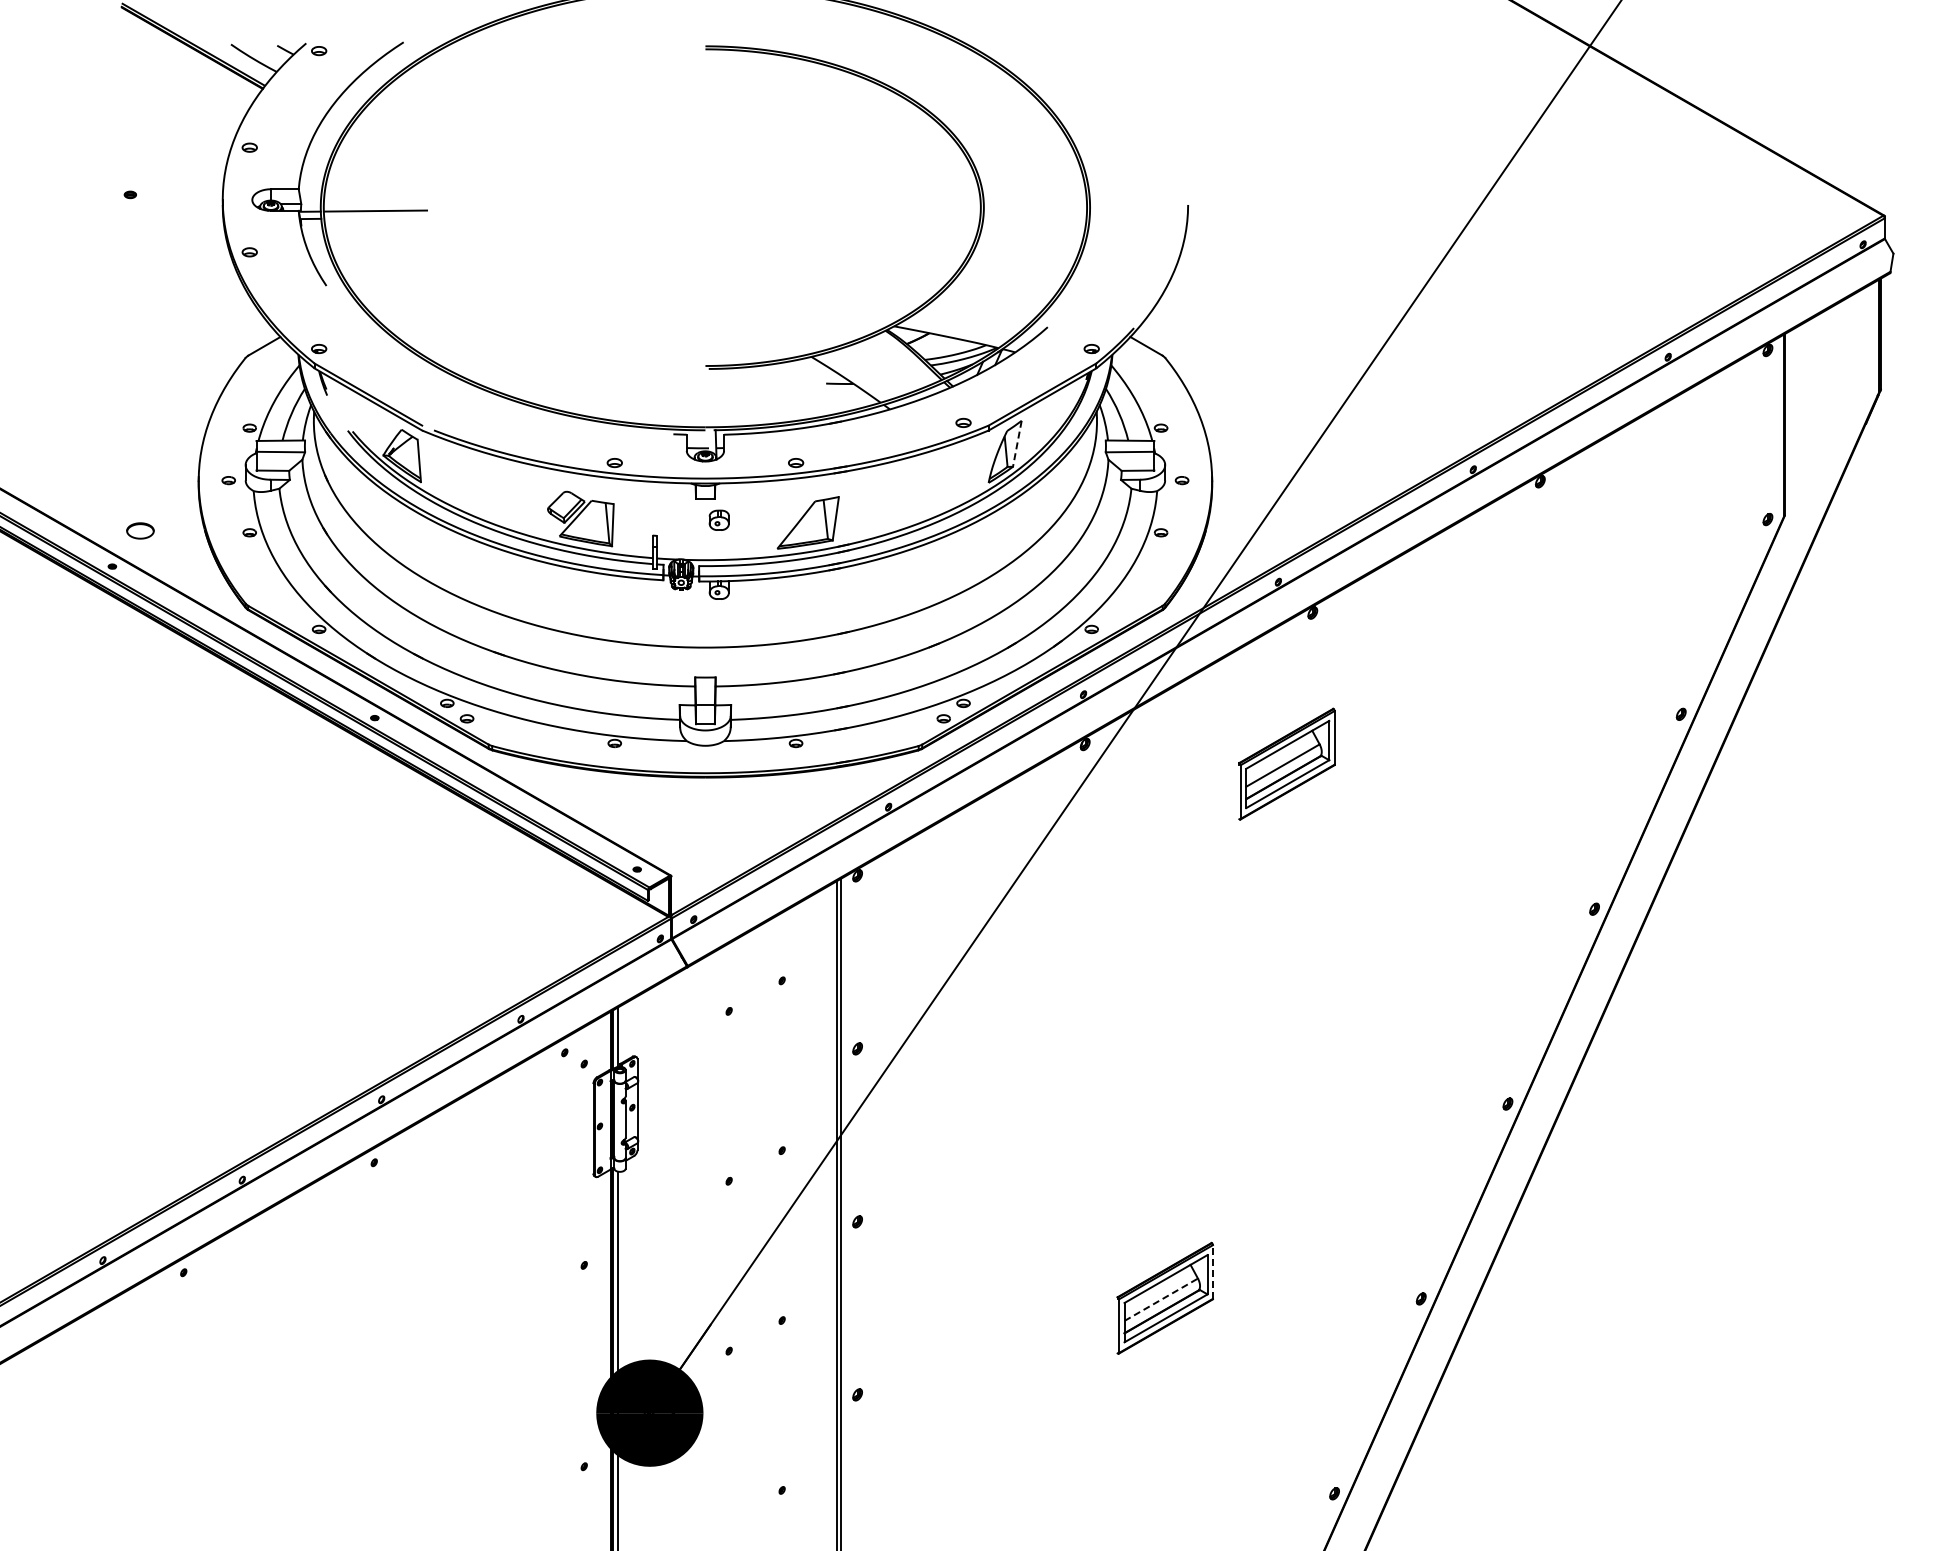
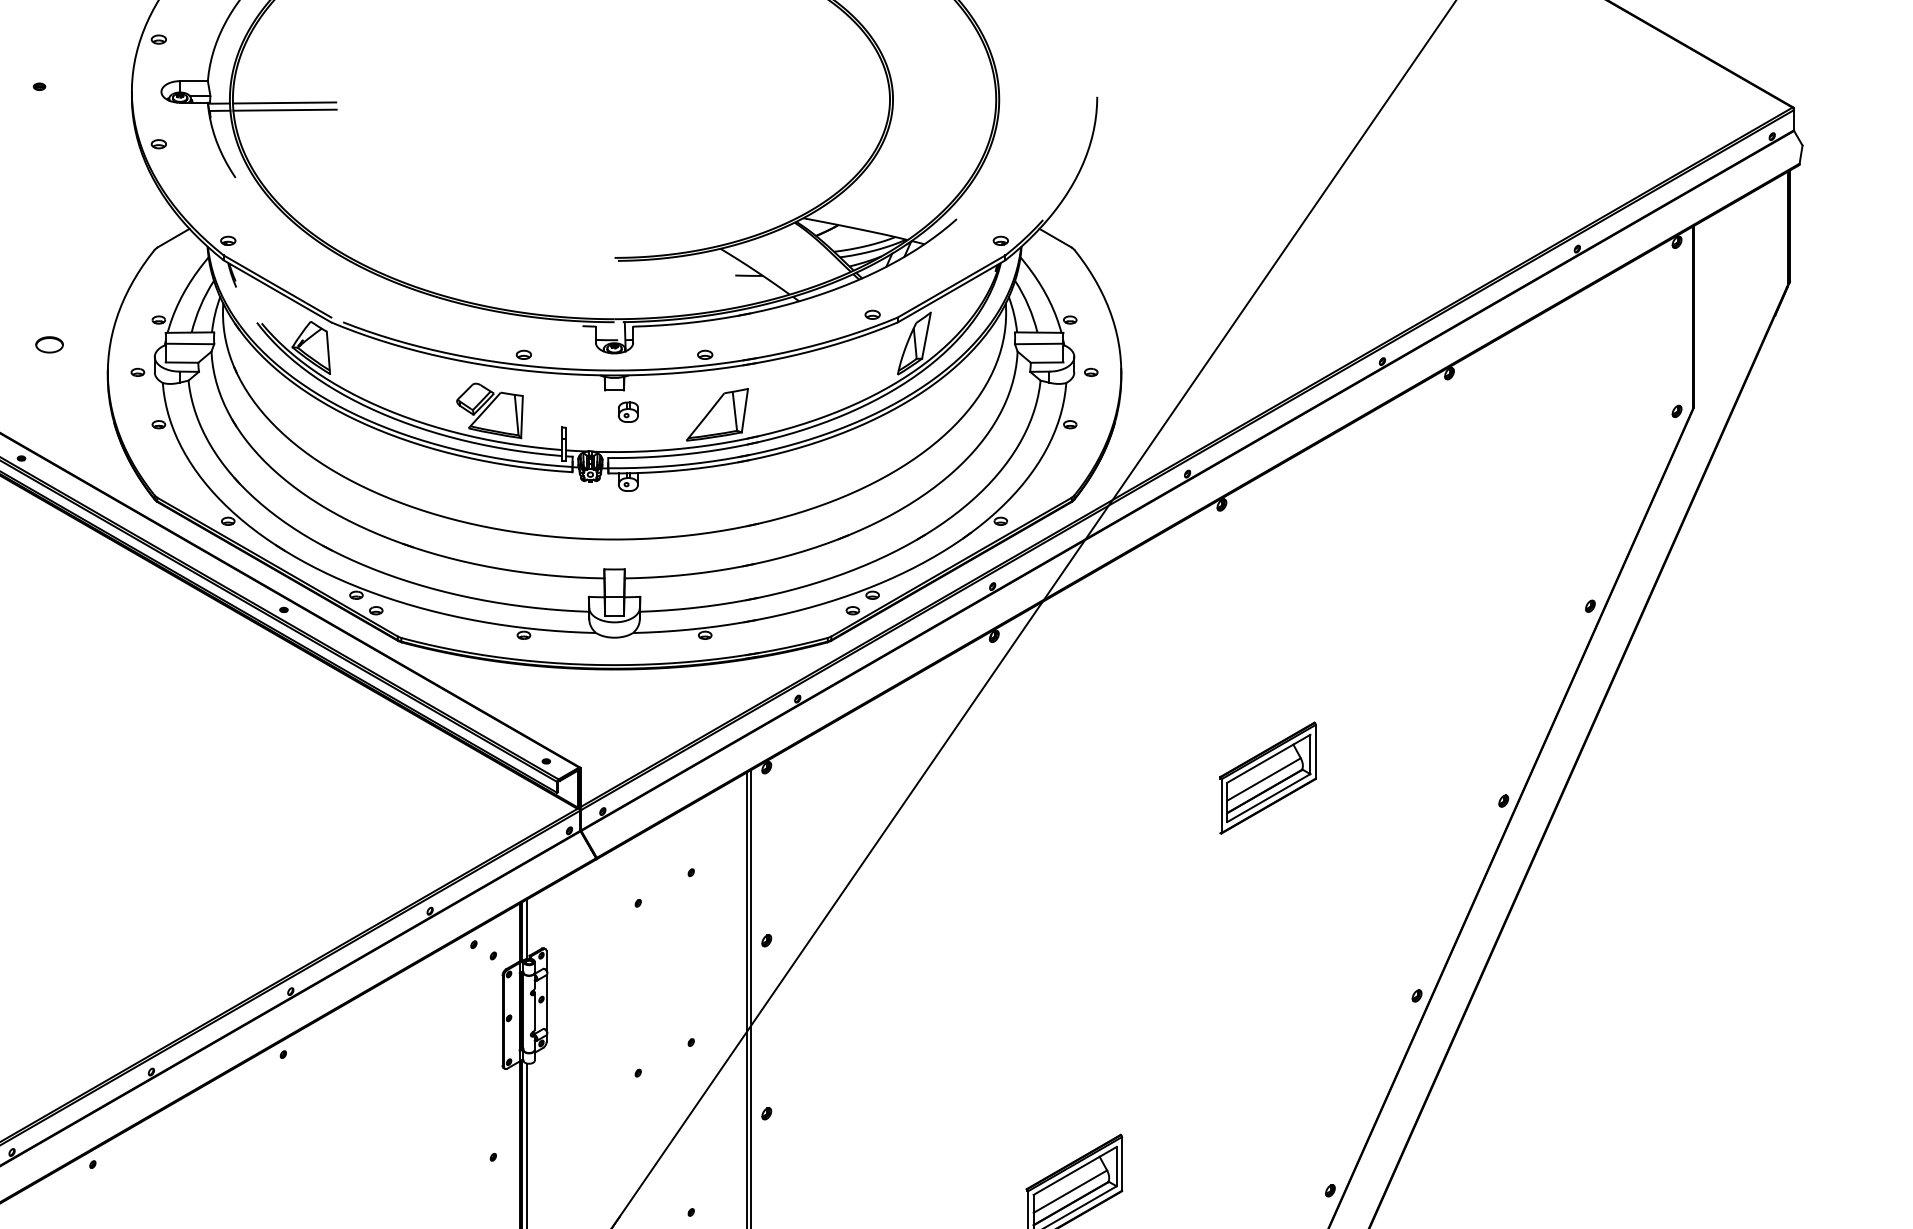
line: (375, 217) -> (284, 109), added
line: (1017, 444) -> (926, 336), dashed -> solid
part: (140, 530) -> (49, 344), moved
part: (1286, 763) -> (1267, 777), moved
line: (1212, 1272) -> (1121, 1164), dashed -> solid
line: (1161, 1299) -> (1070, 1191), dashed -> solid

